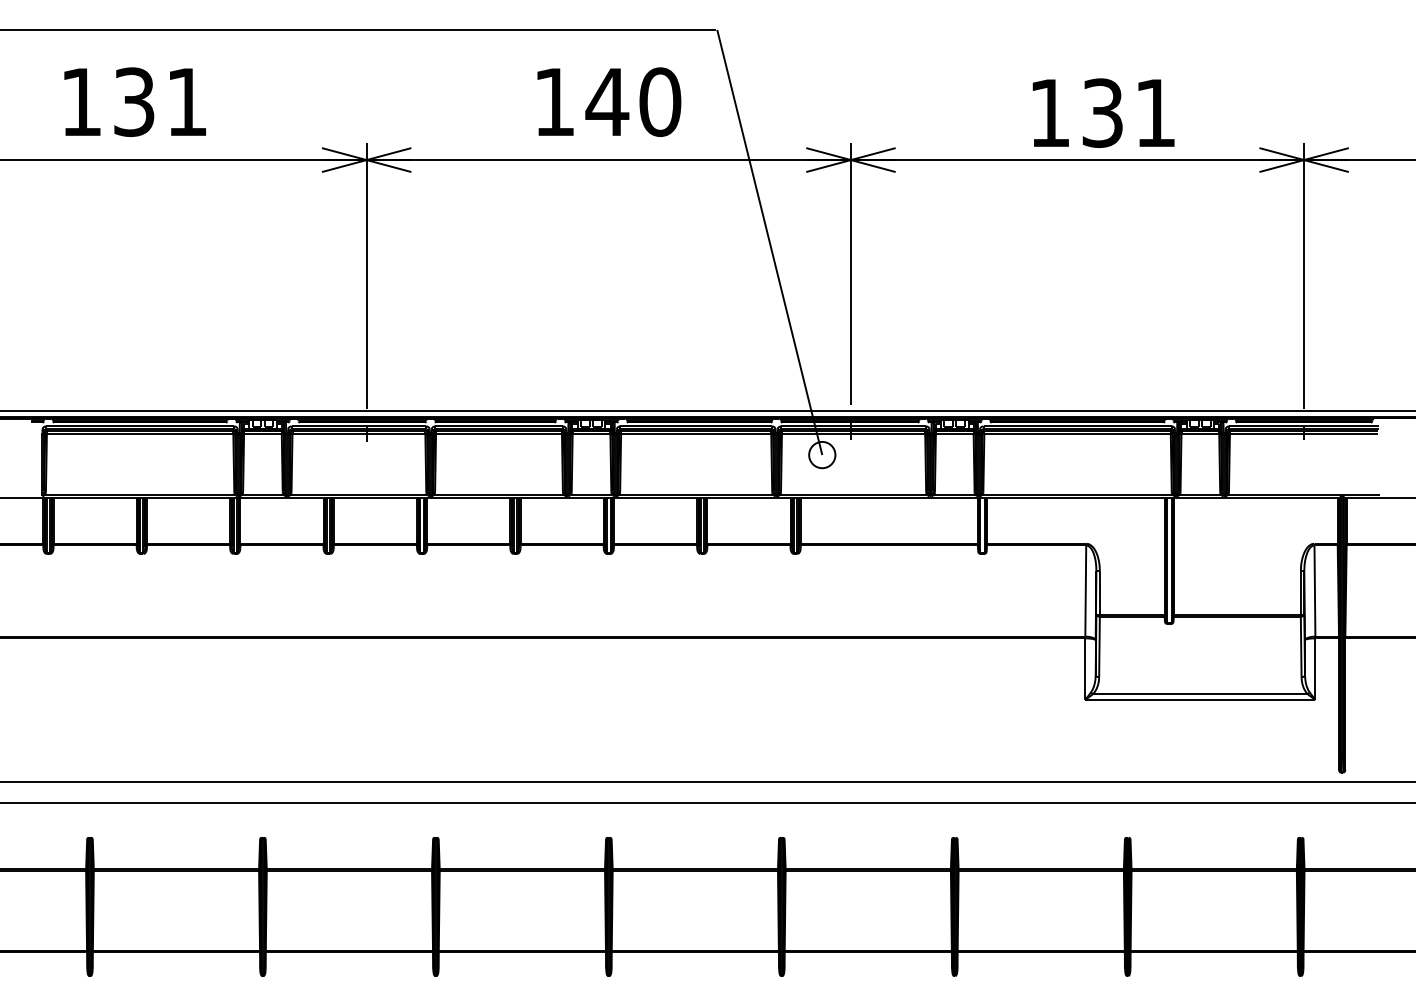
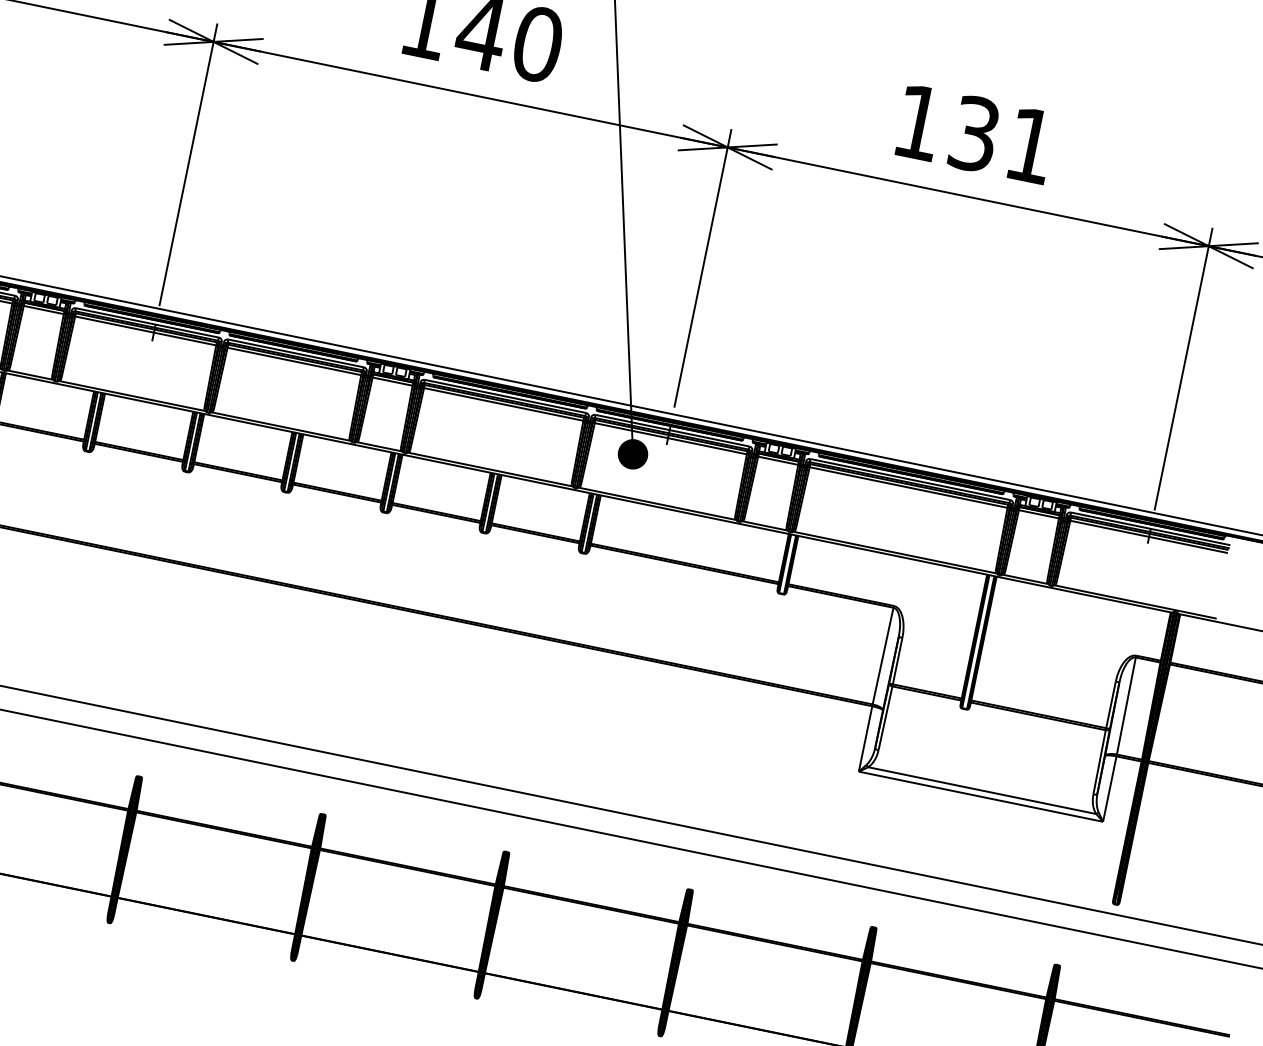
text: (1103, 112) -> (975, 133), moved
fill: (822, 454) -> (633, 453), added

